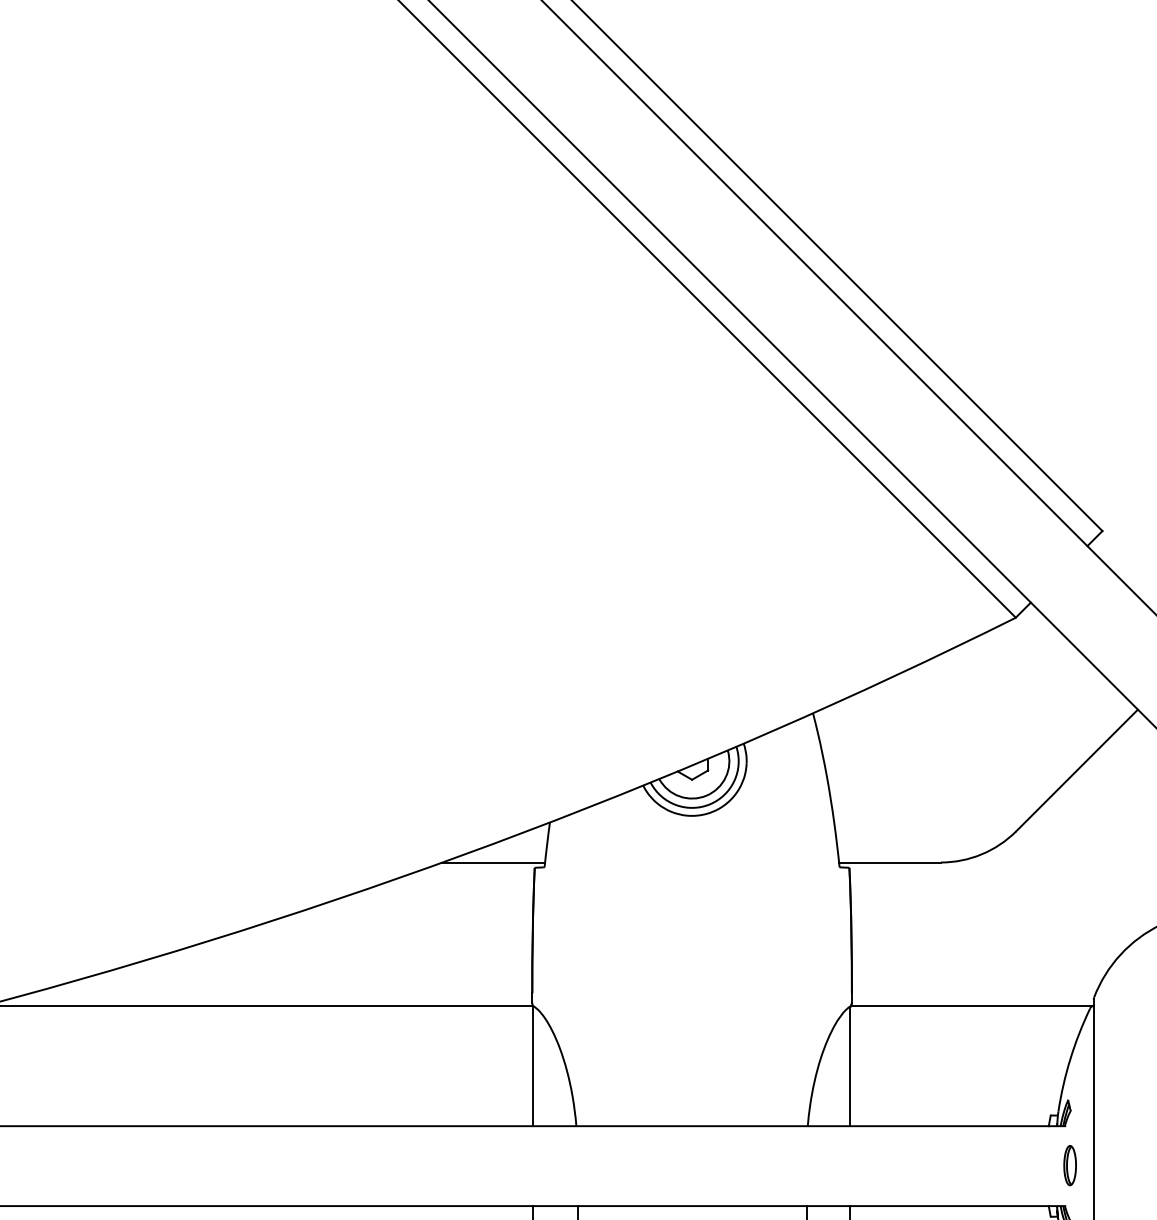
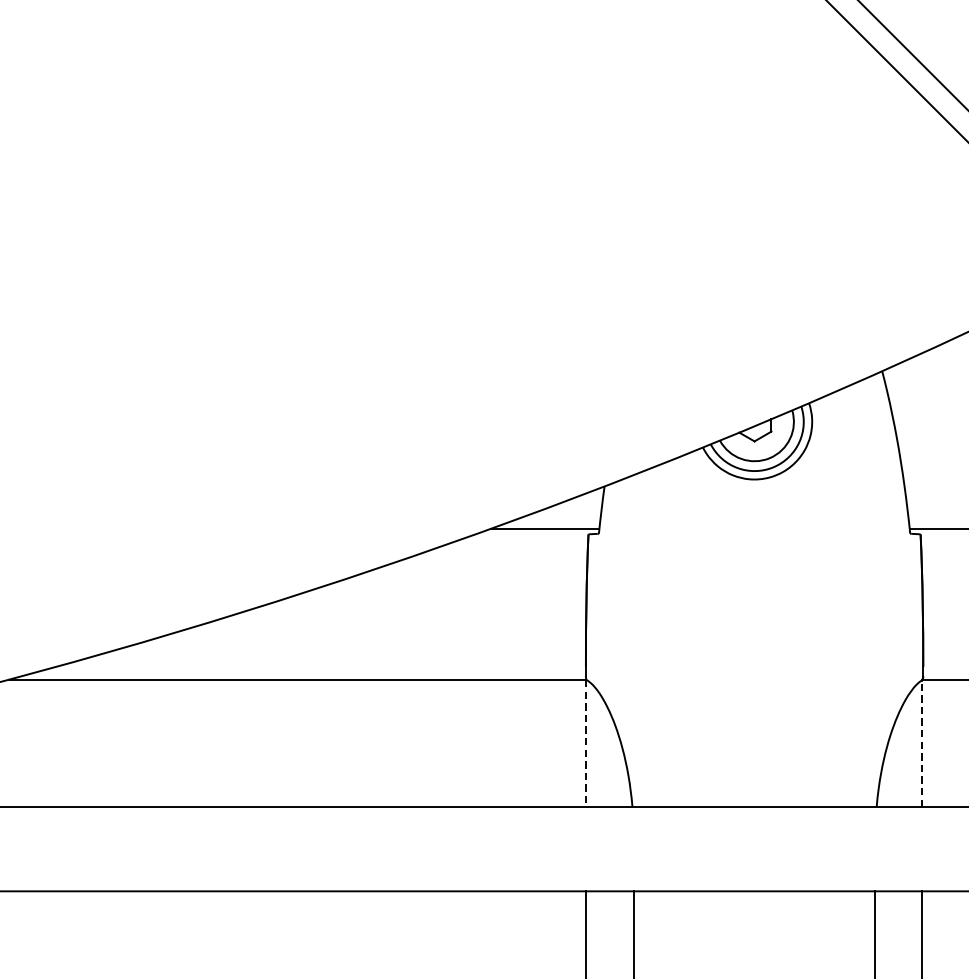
line: (532, 1066) -> (586, 744), solid -> dashed
line: (850, 1066) -> (921, 744), solid -> dashed

